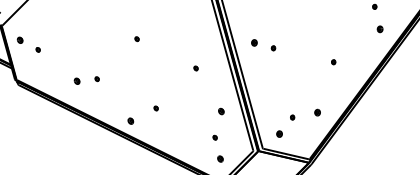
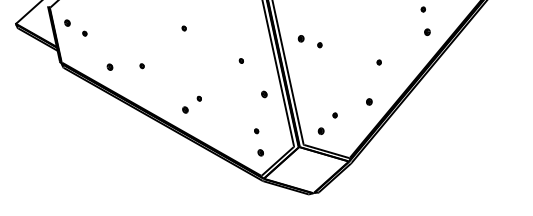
part: (76, 80) -> (109, 66), moved
part: (221, 111) -> (264, 94), moved
part: (317, 112) -> (369, 101), moved
part: (130, 120) -> (185, 109), moved

